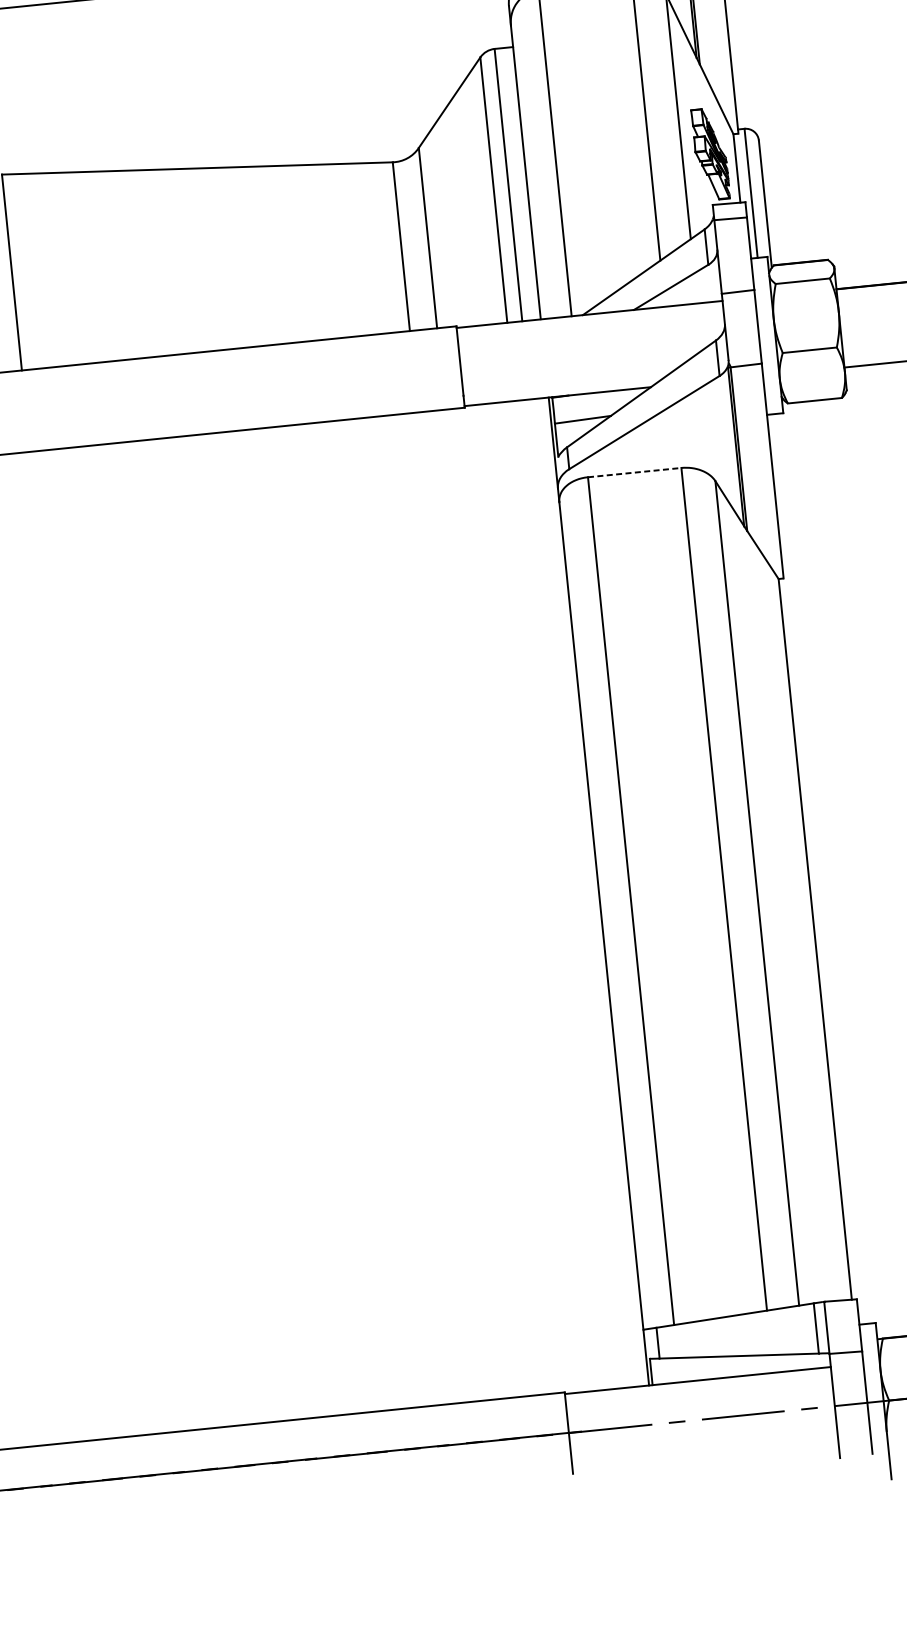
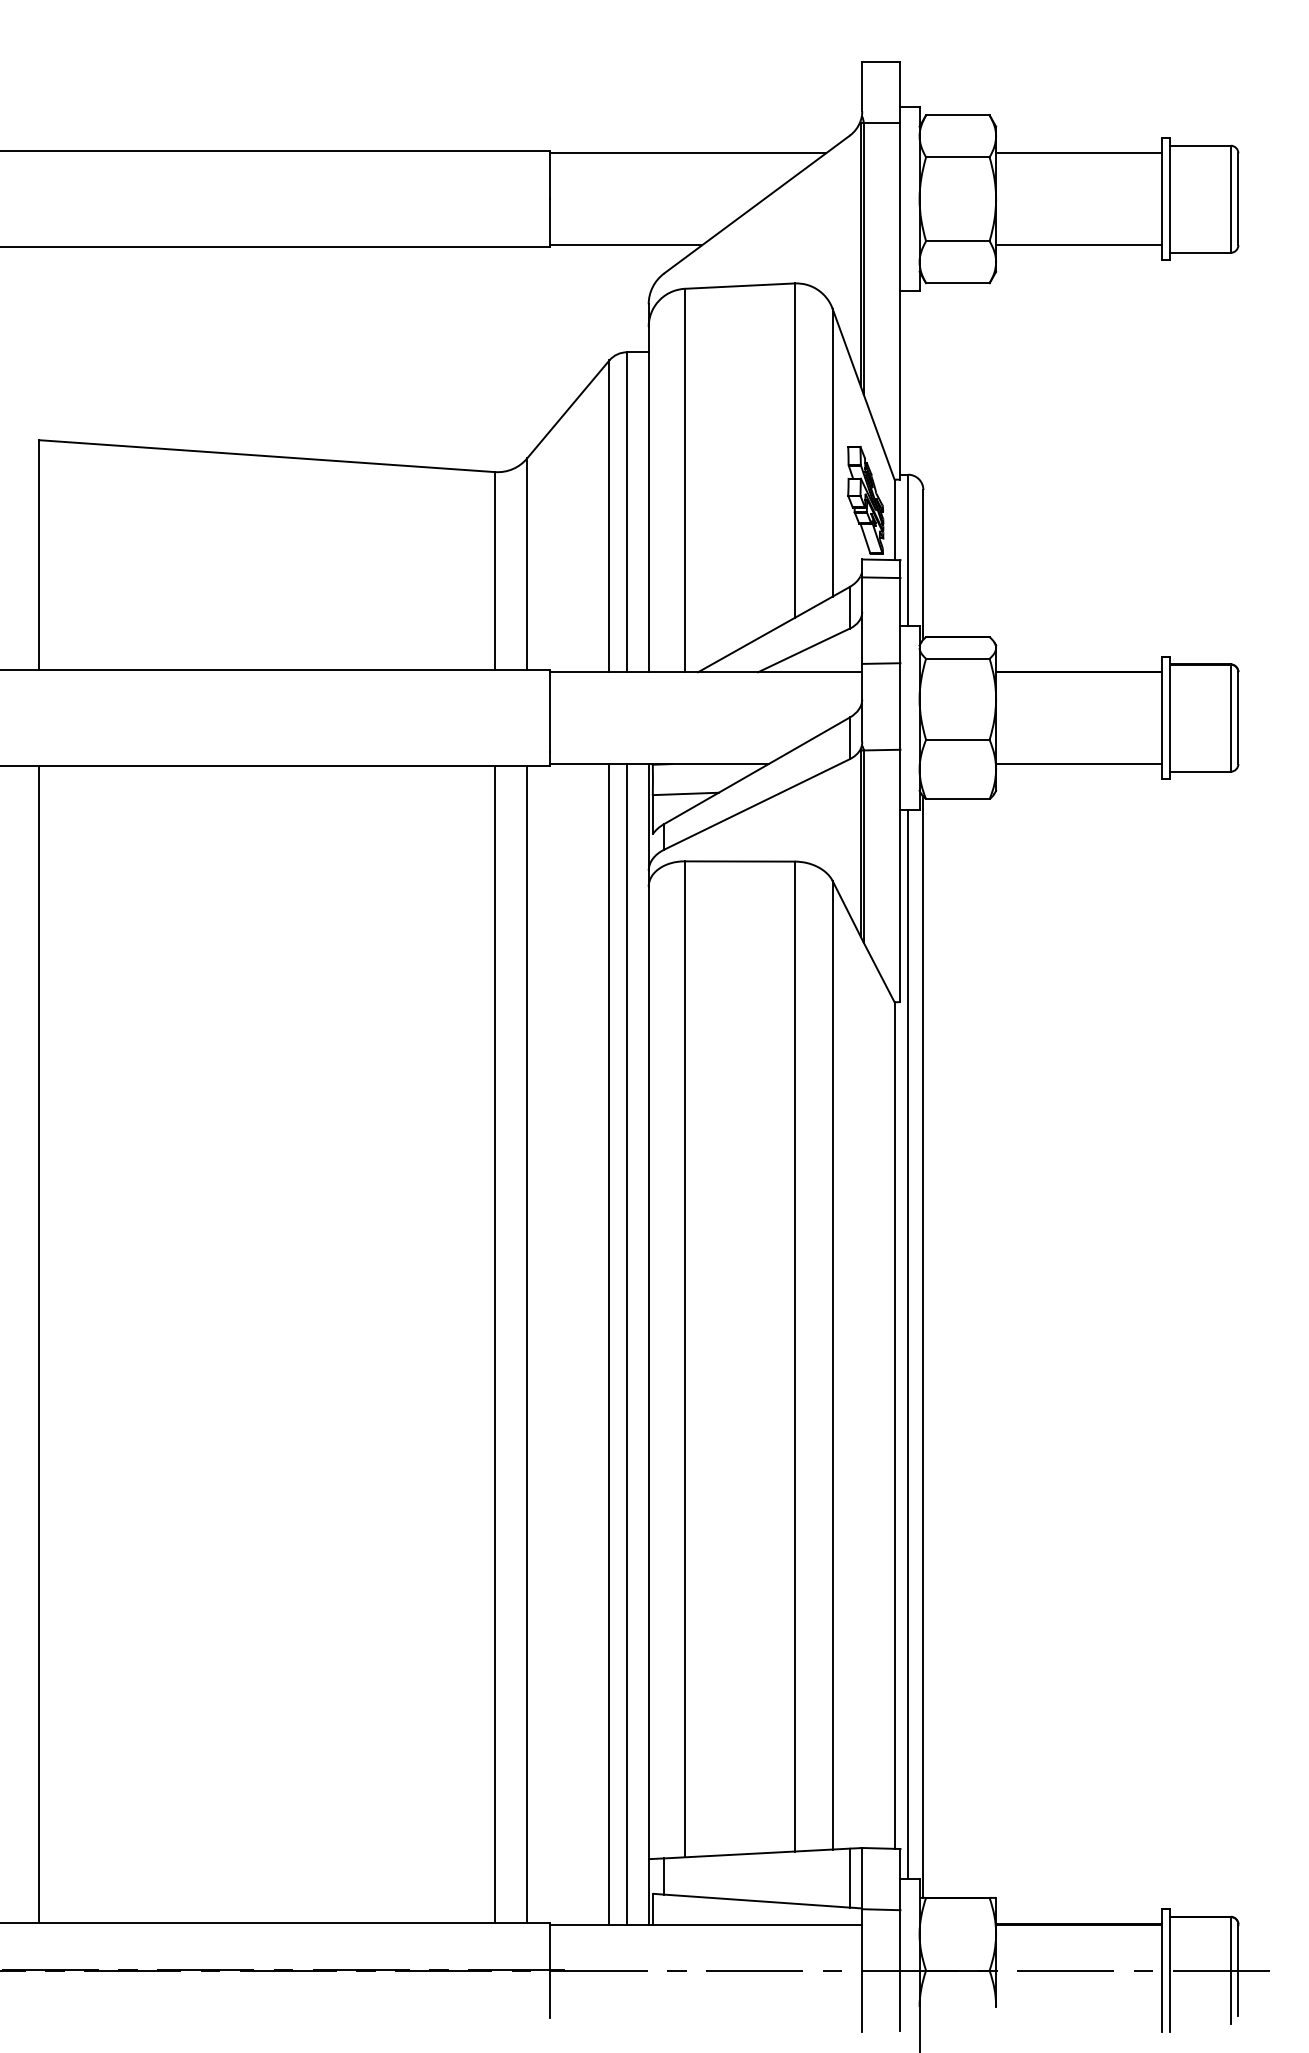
line: (634, 472) -> (739, 861), dashed -> solid
line: (819, 868) -> (908, 1343), added
line: (833, 869) -> (923, 1346), added
line: (580, 893) -> (626, 1344), added
line: (565, 895) -> (609, 1344), added
line: (495, 901) -> (527, 1343), added
line: (468, 904) -> (495, 1343), added
line: (80, 943) -> (39, 1343), added

